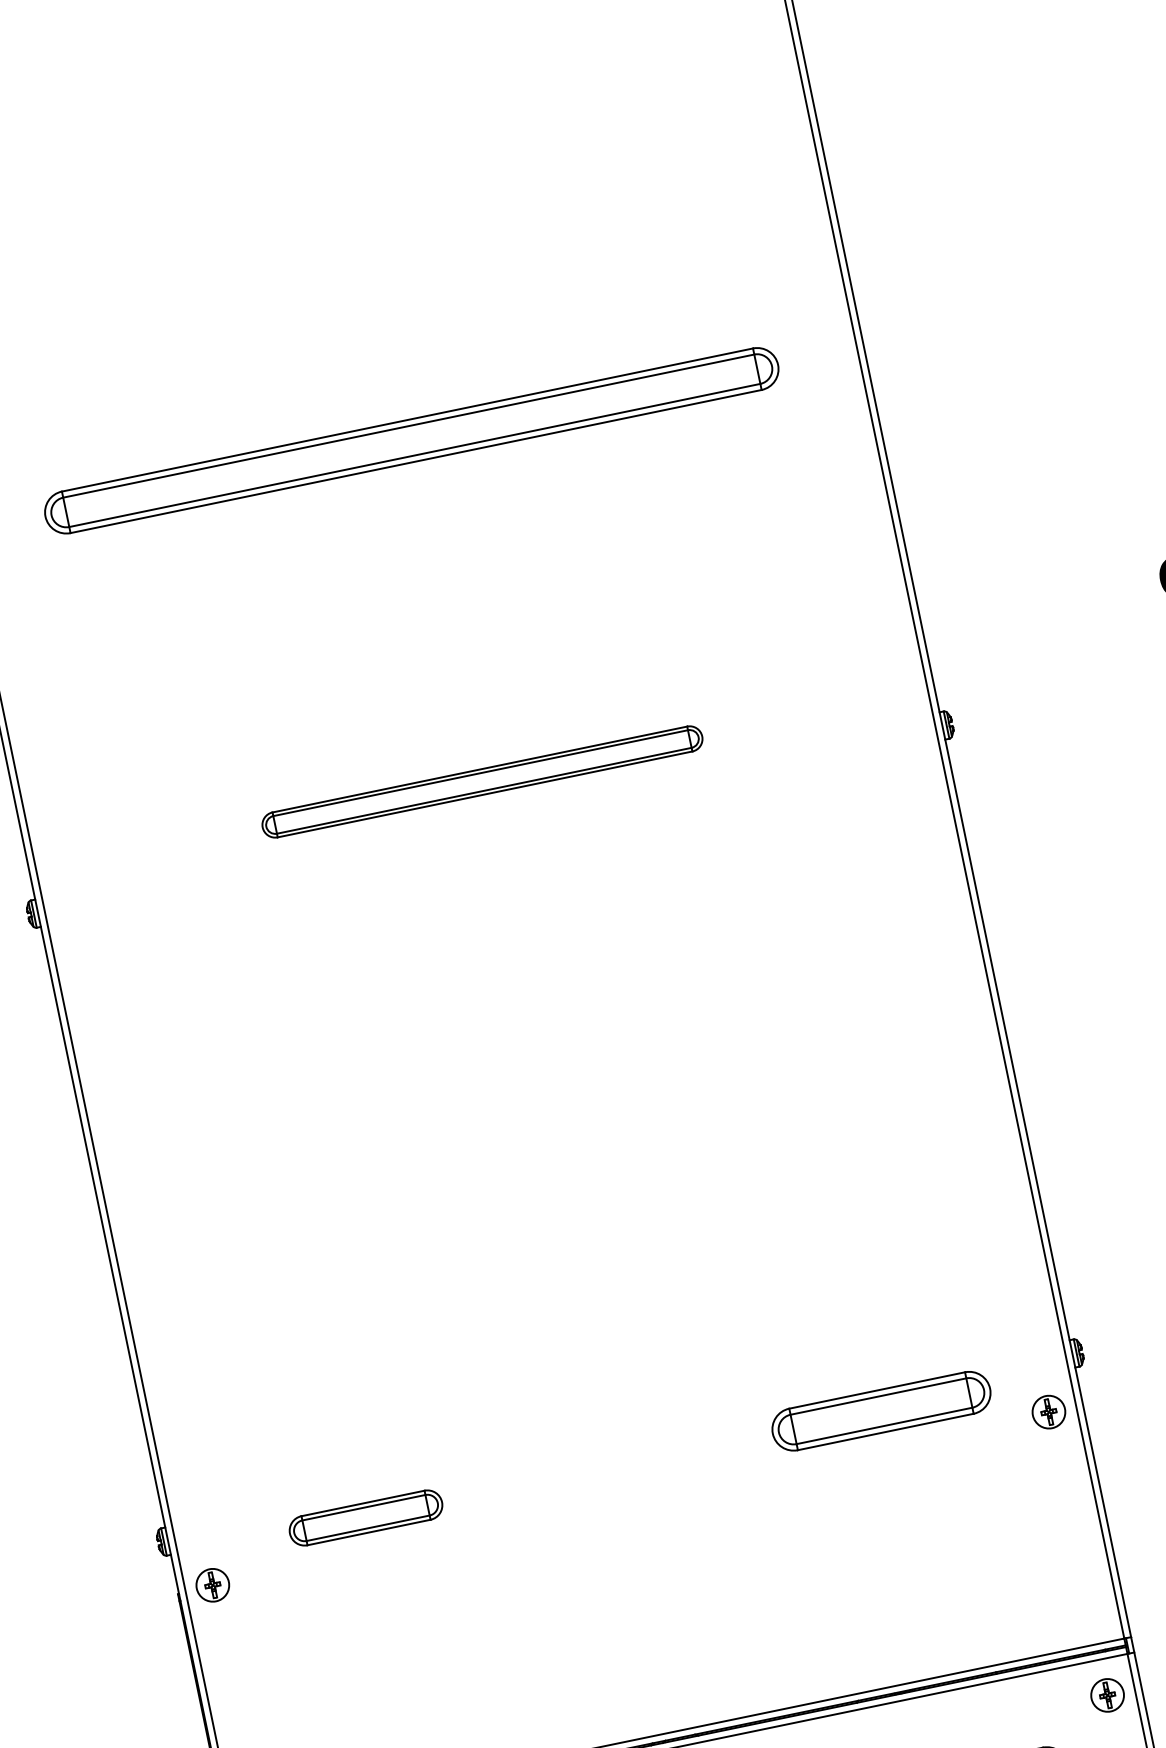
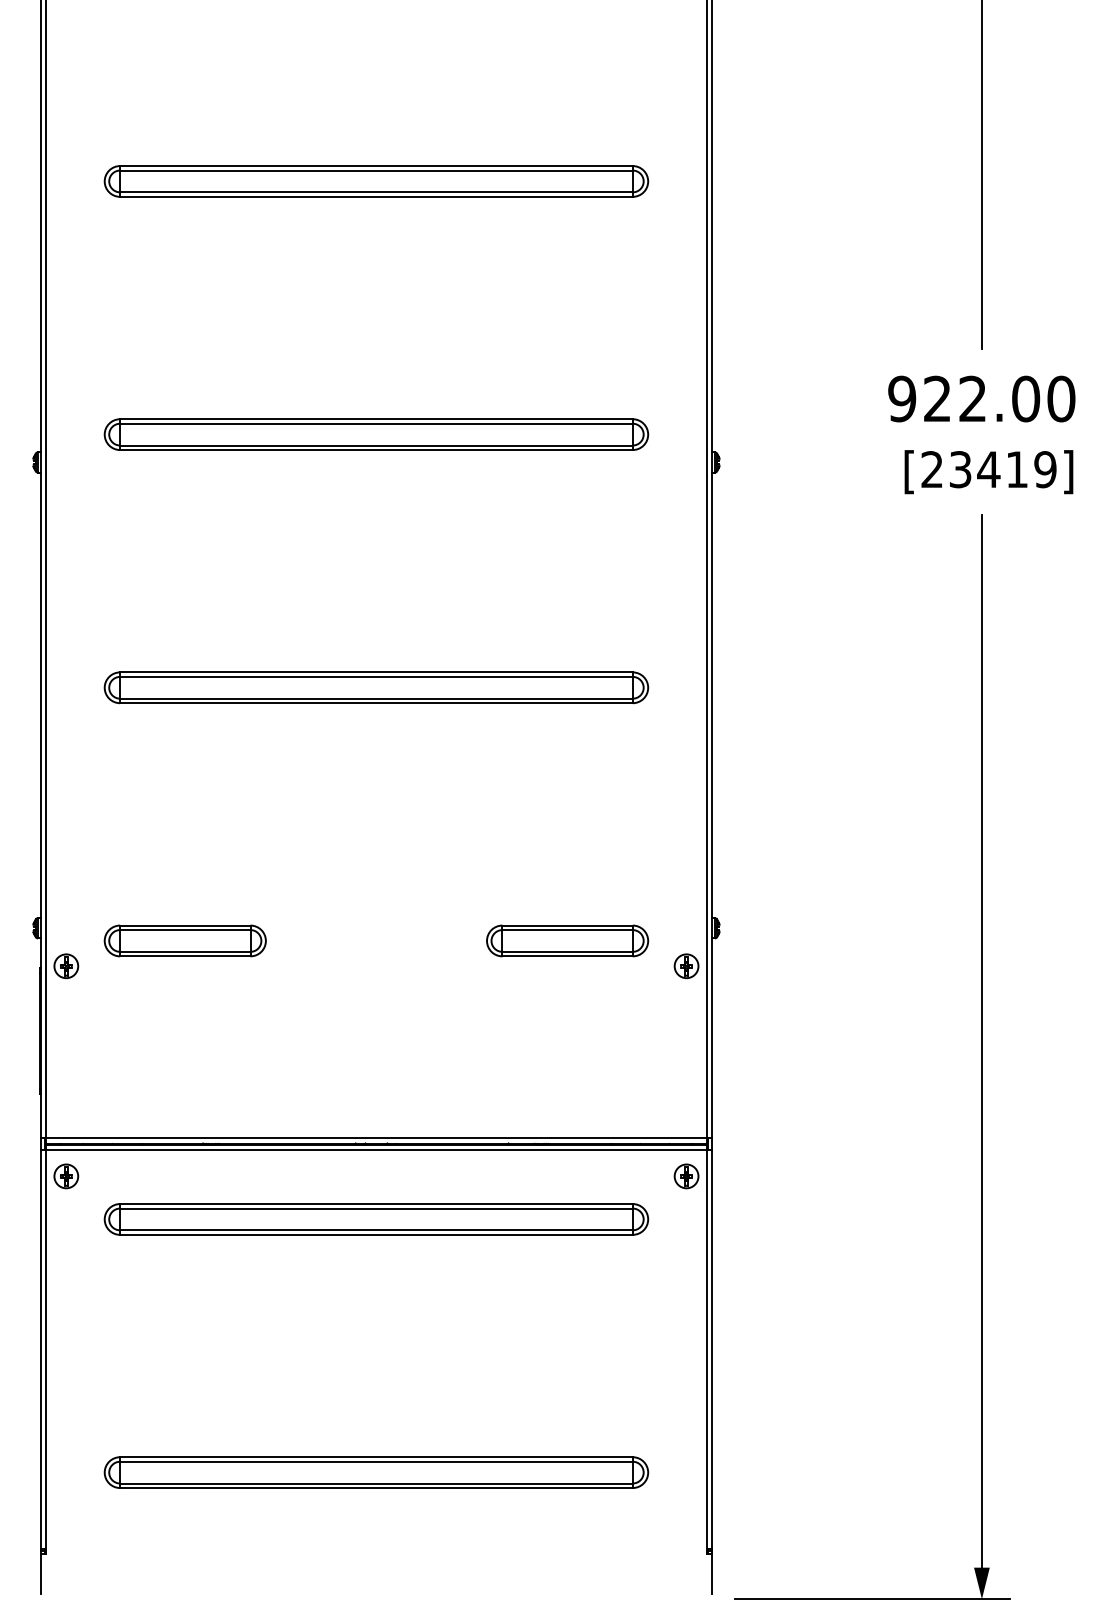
part: (482, 781) -> (376, 434), size x1.67
part: (553, 1122) -> (376, 687), added
part: (364, 1517) -> (184, 940), size x1.43

